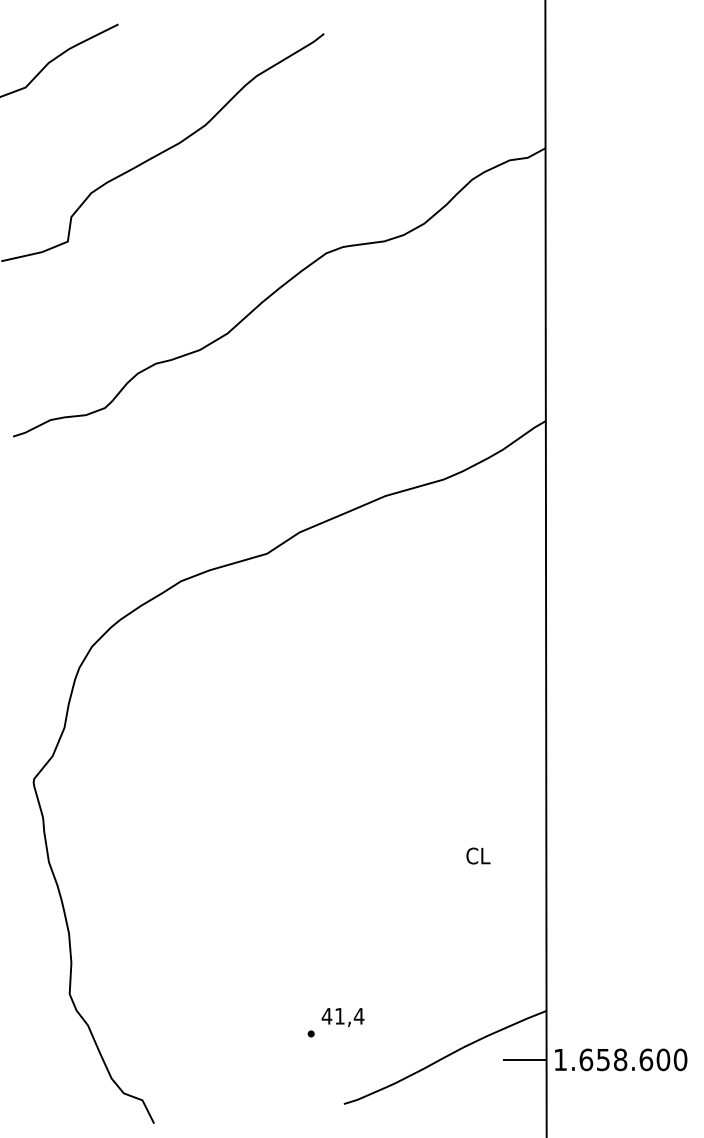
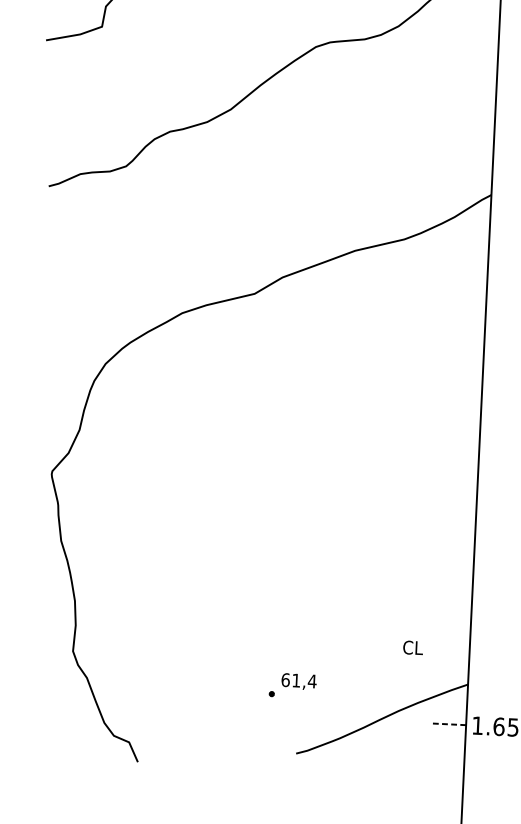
text: (478, 855) -> (413, 647), moved
text: (326, 1015) -> (285, 679), 41,4 -> 61,4
line: (524, 1059) -> (447, 723), solid -> dashed

